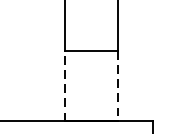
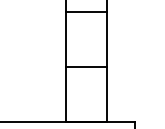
line: (64, 86) -> (65, 94), dashed -> solid
line: (118, 87) -> (107, 95), dashed -> solid

